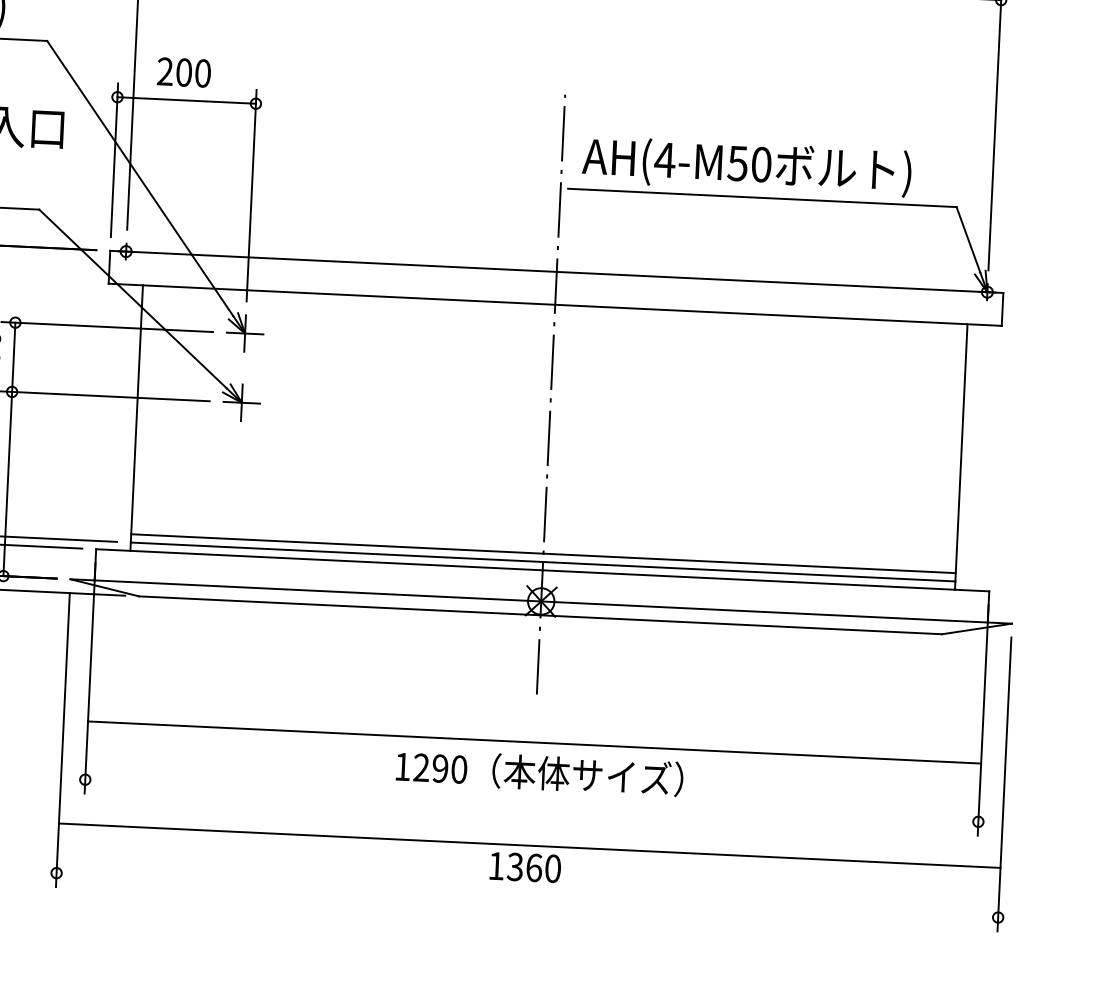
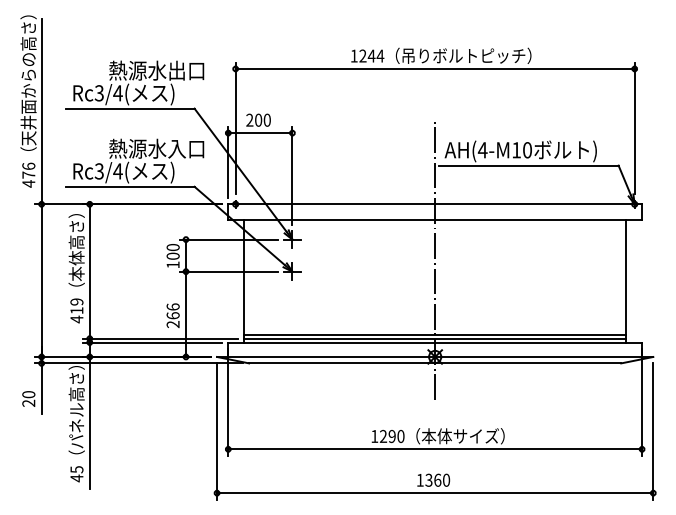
text: (735, 163) -> (515, 150), AH(4-M50 -> AH(4-M10
line: (535, 742) -> (435, 449), moved
line: (530, 846) -> (435, 493), moved

